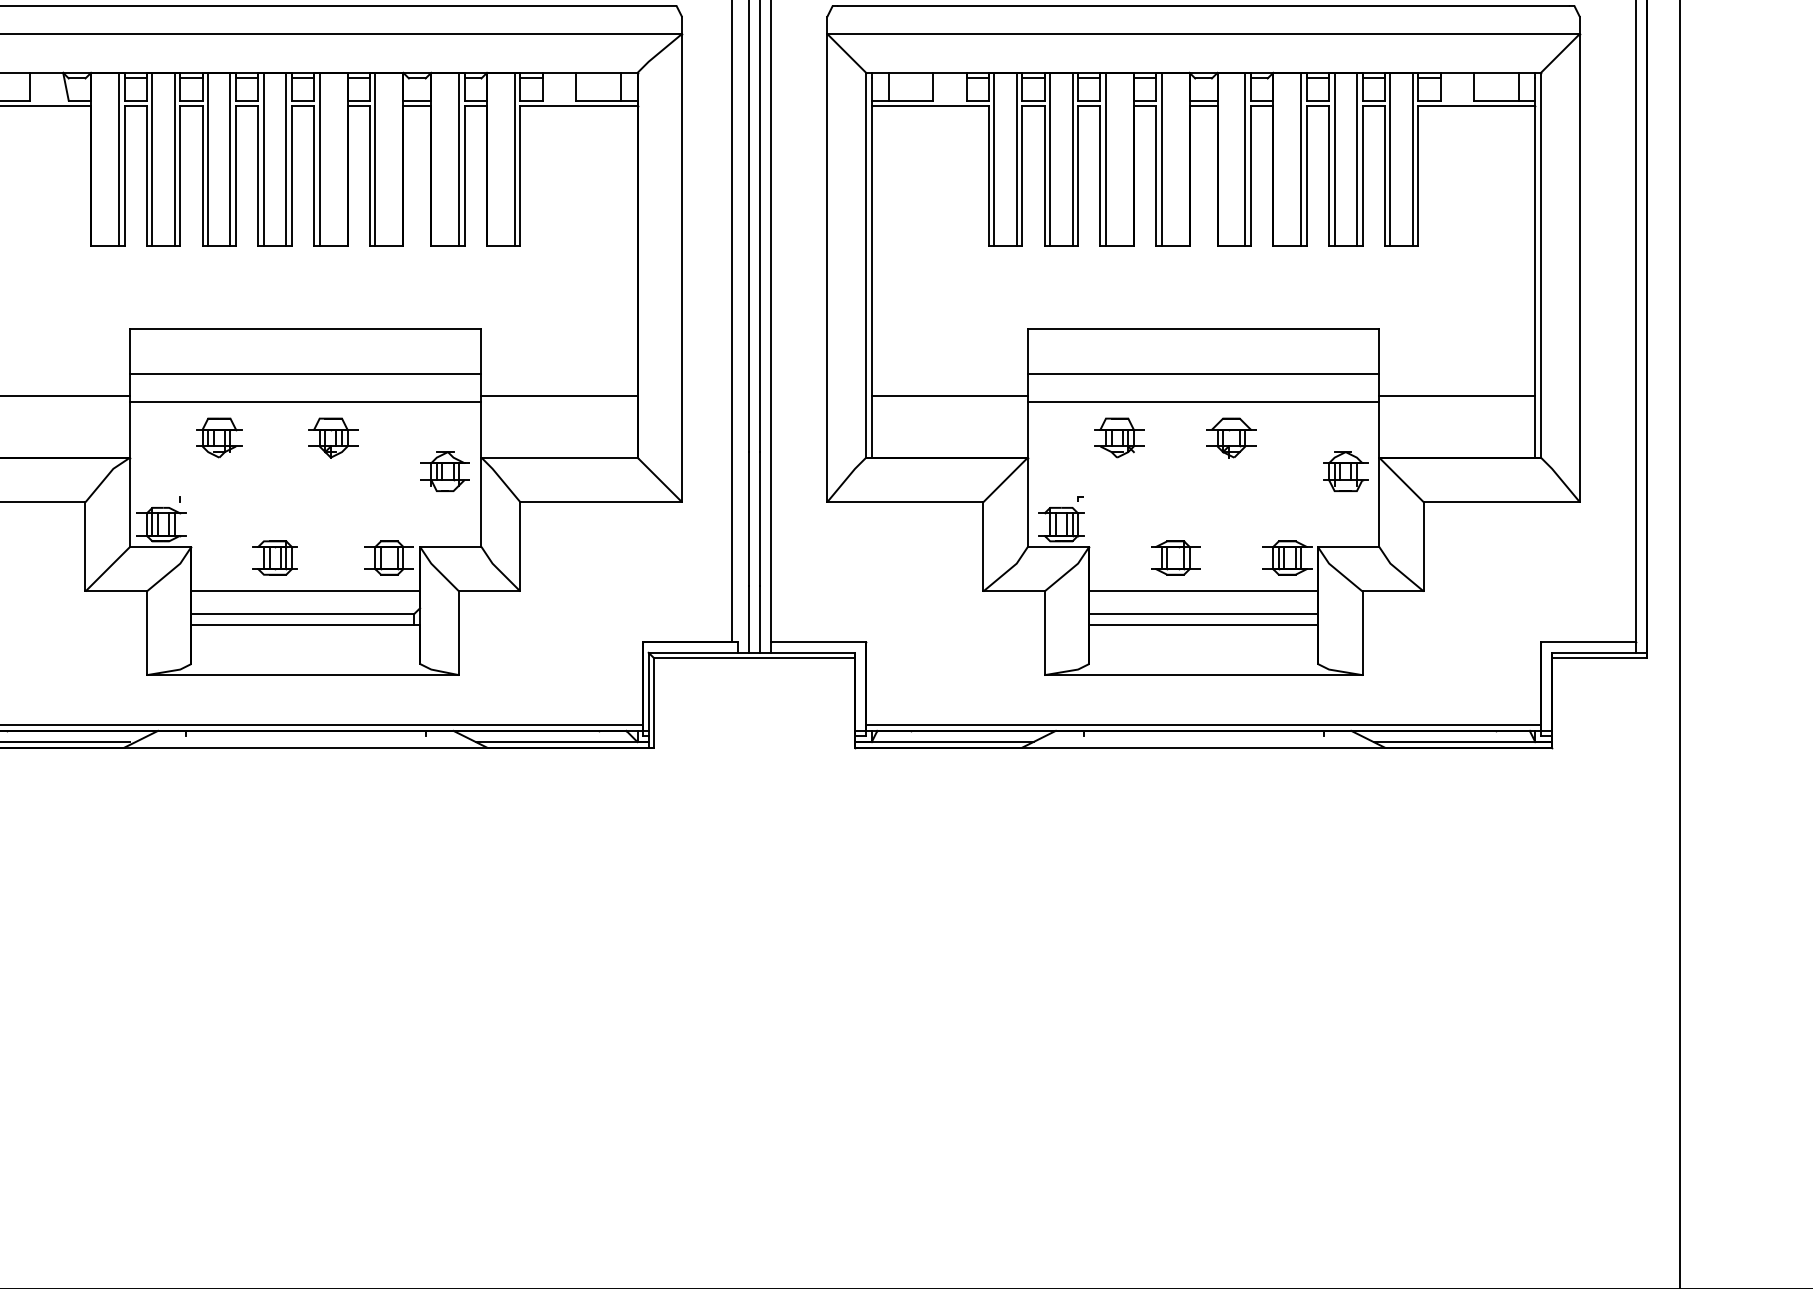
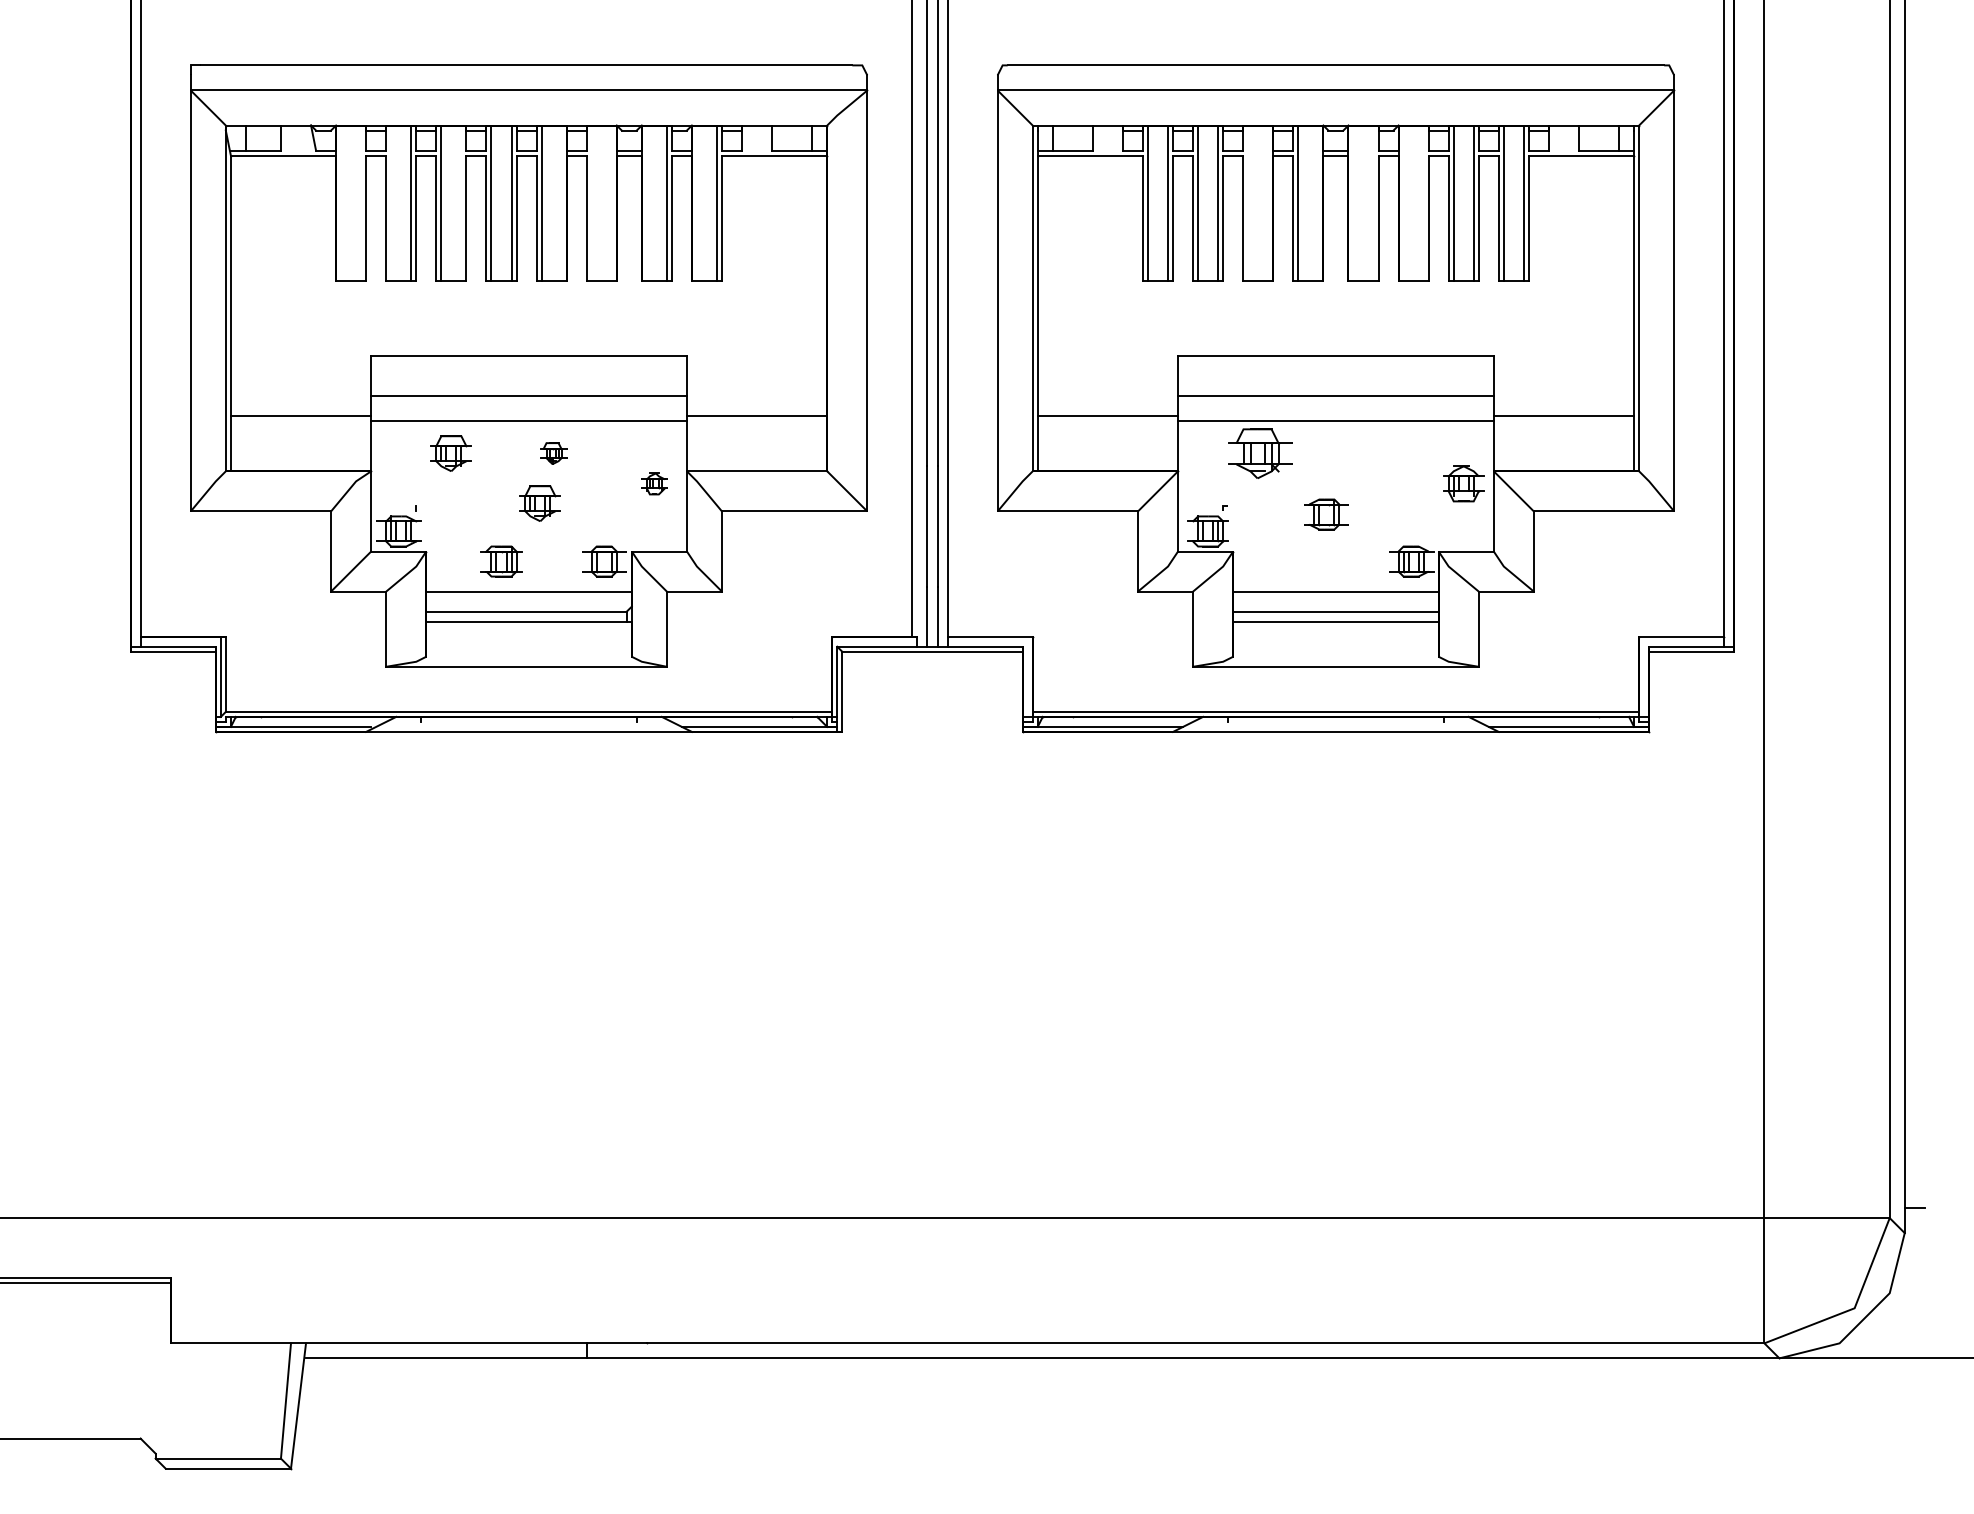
line: (119, 158) -> (361, 202), removed
line: (152, 158) -> (391, 202), removed
line: (230, 158) -> (461, 202), removed
line: (375, 158) -> (591, 202), removed
line: (1106, 158) -> (1248, 202), removed
line: (1245, 158) -> (1373, 202), removed
line: (1301, 158) -> (1423, 202), removed
part: (332, 437) -> (553, 453), size x0.6
part: (1118, 437) -> (1259, 453), size x1.4
part: (1230, 437) -> (1360, 453), removed
part: (445, 471) -> (654, 483), size x0.6
part: (317, 493) -> (539, 503), added
part: (1175, 557) -> (1326, 514), moved

